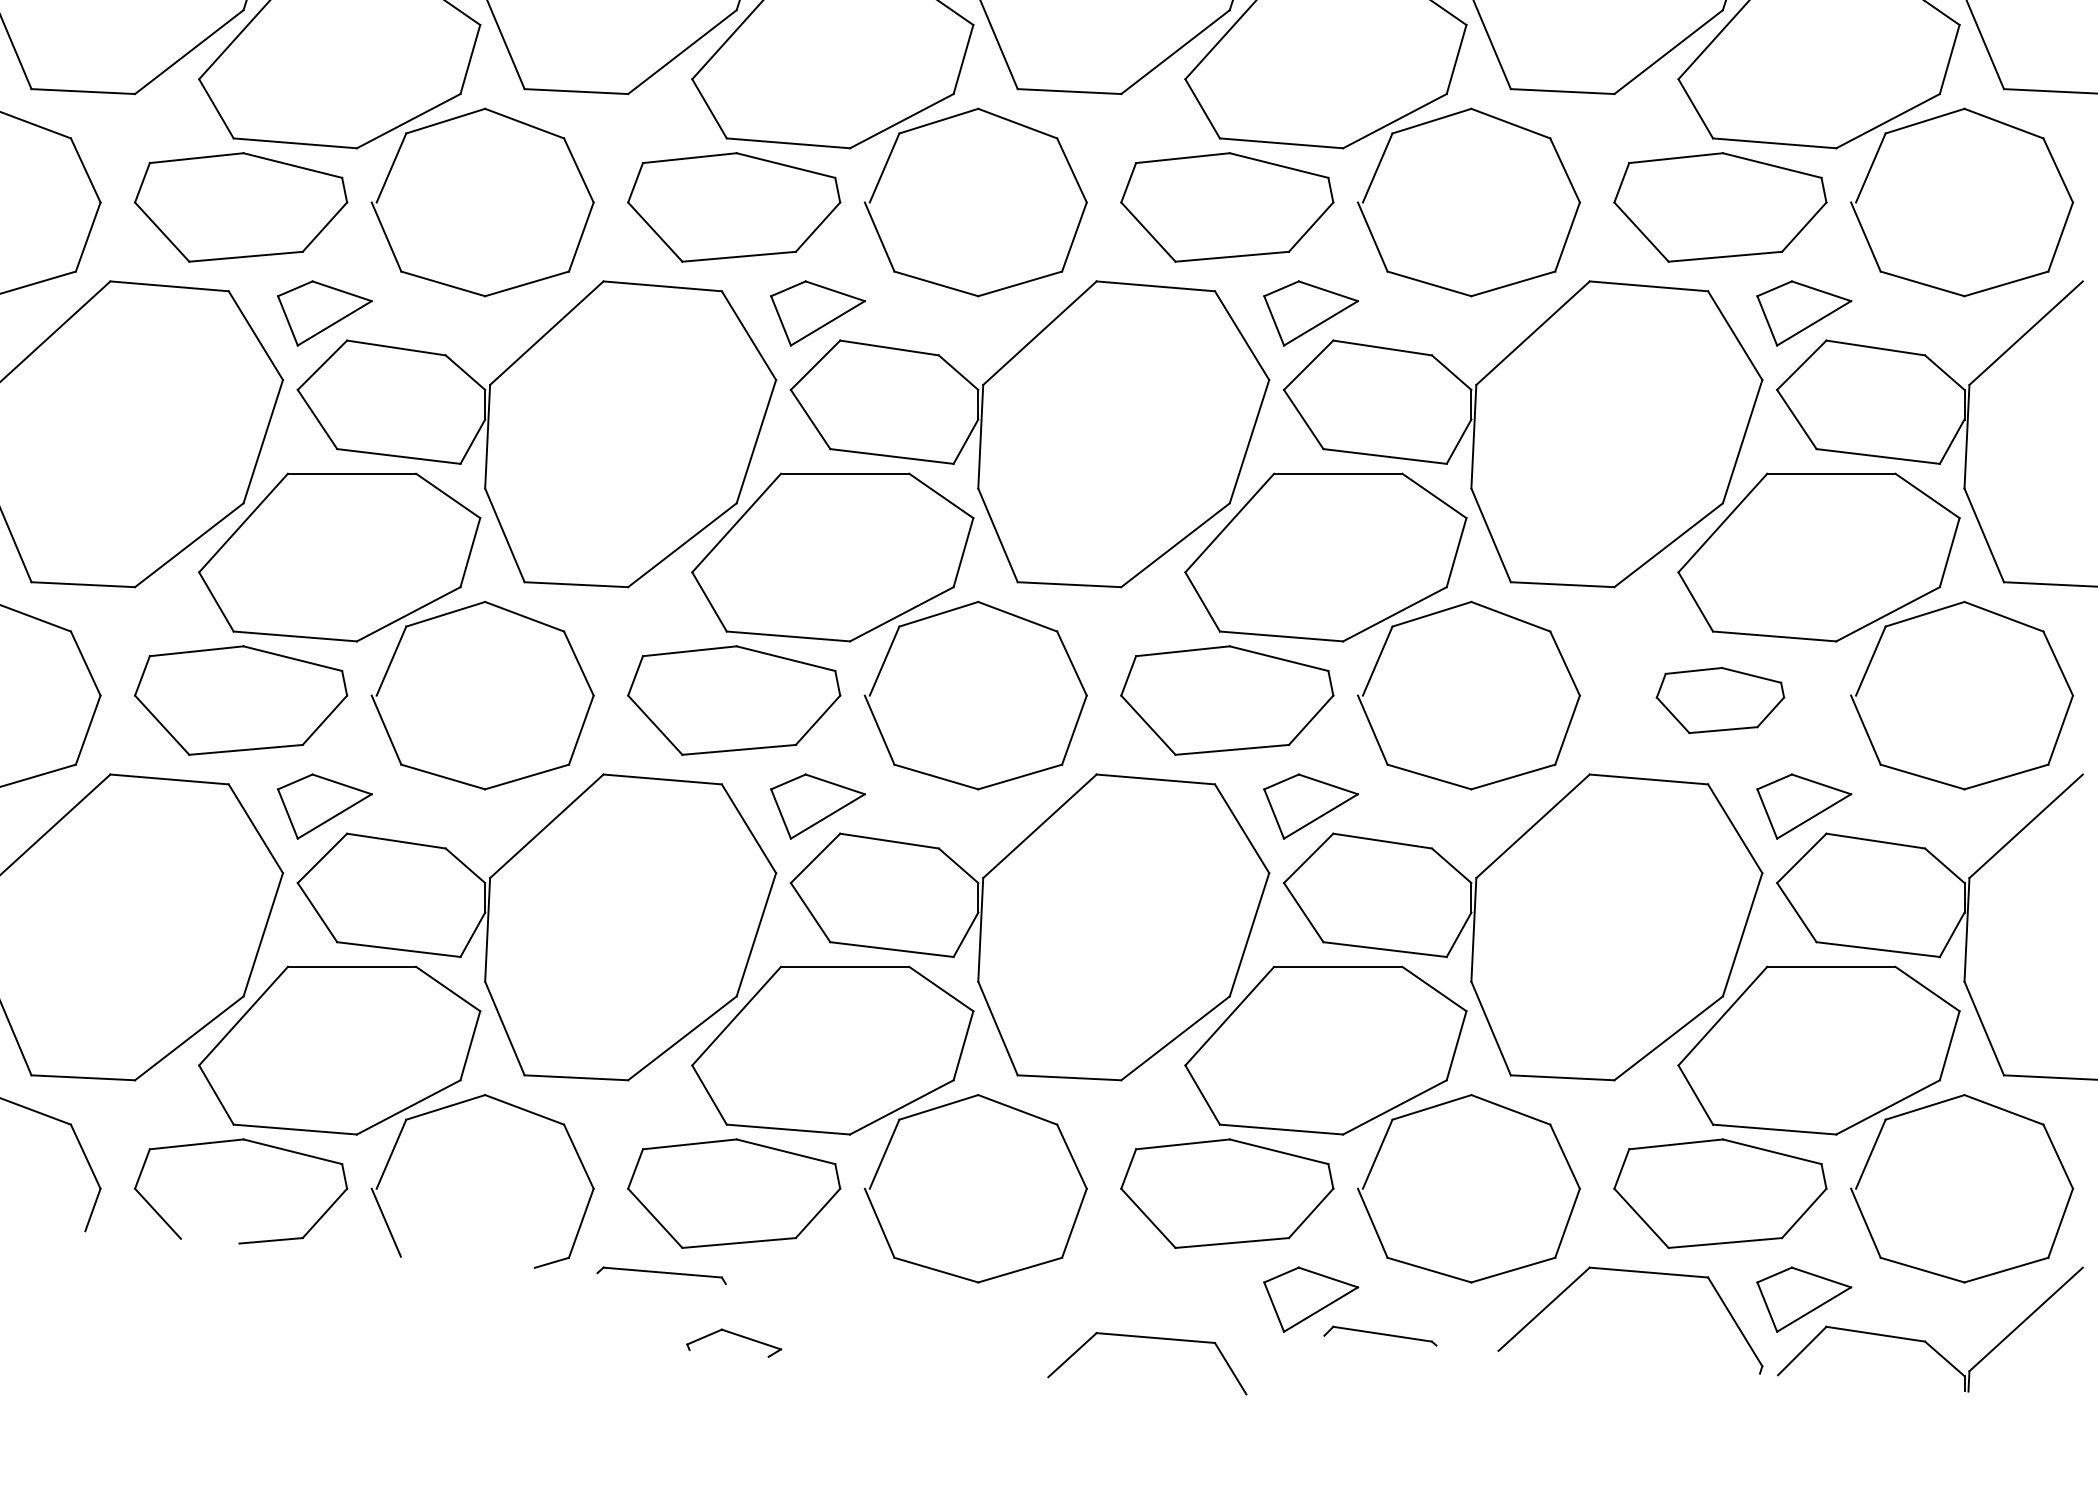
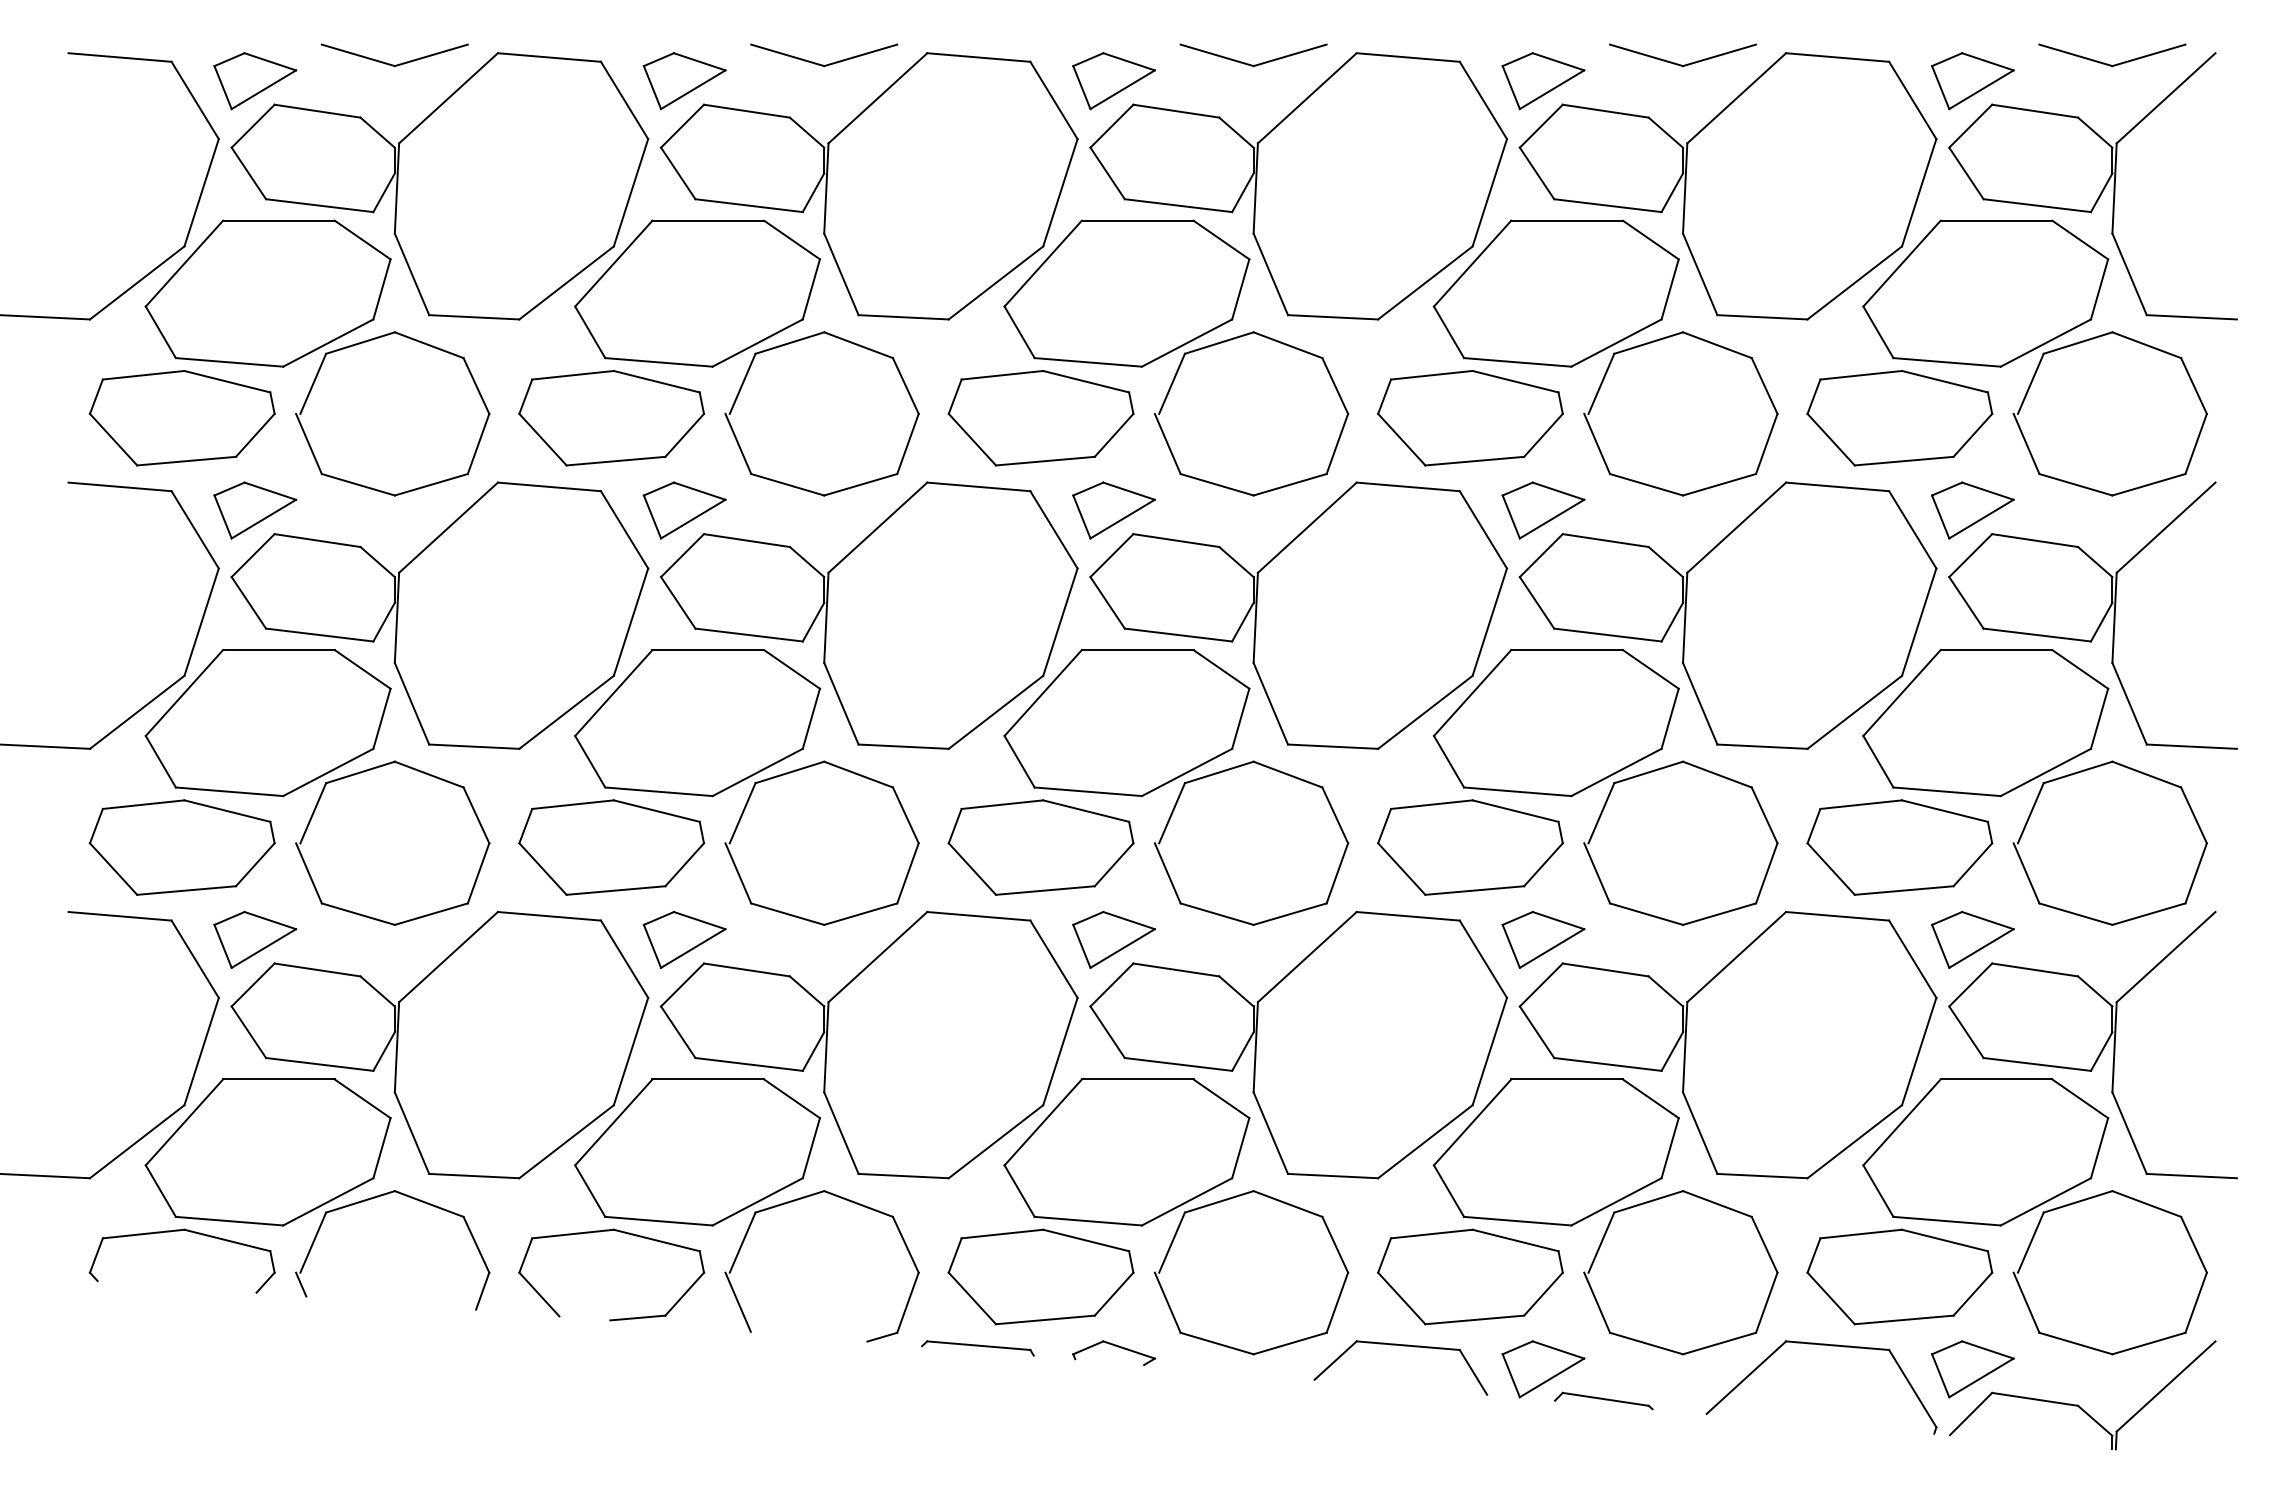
part: (1719, 700) -> (1899, 847), size x1.67
part: (734, 1335) -> (1114, 1346), moved
part: (1149, 1338) -> (1402, 1346), moved

